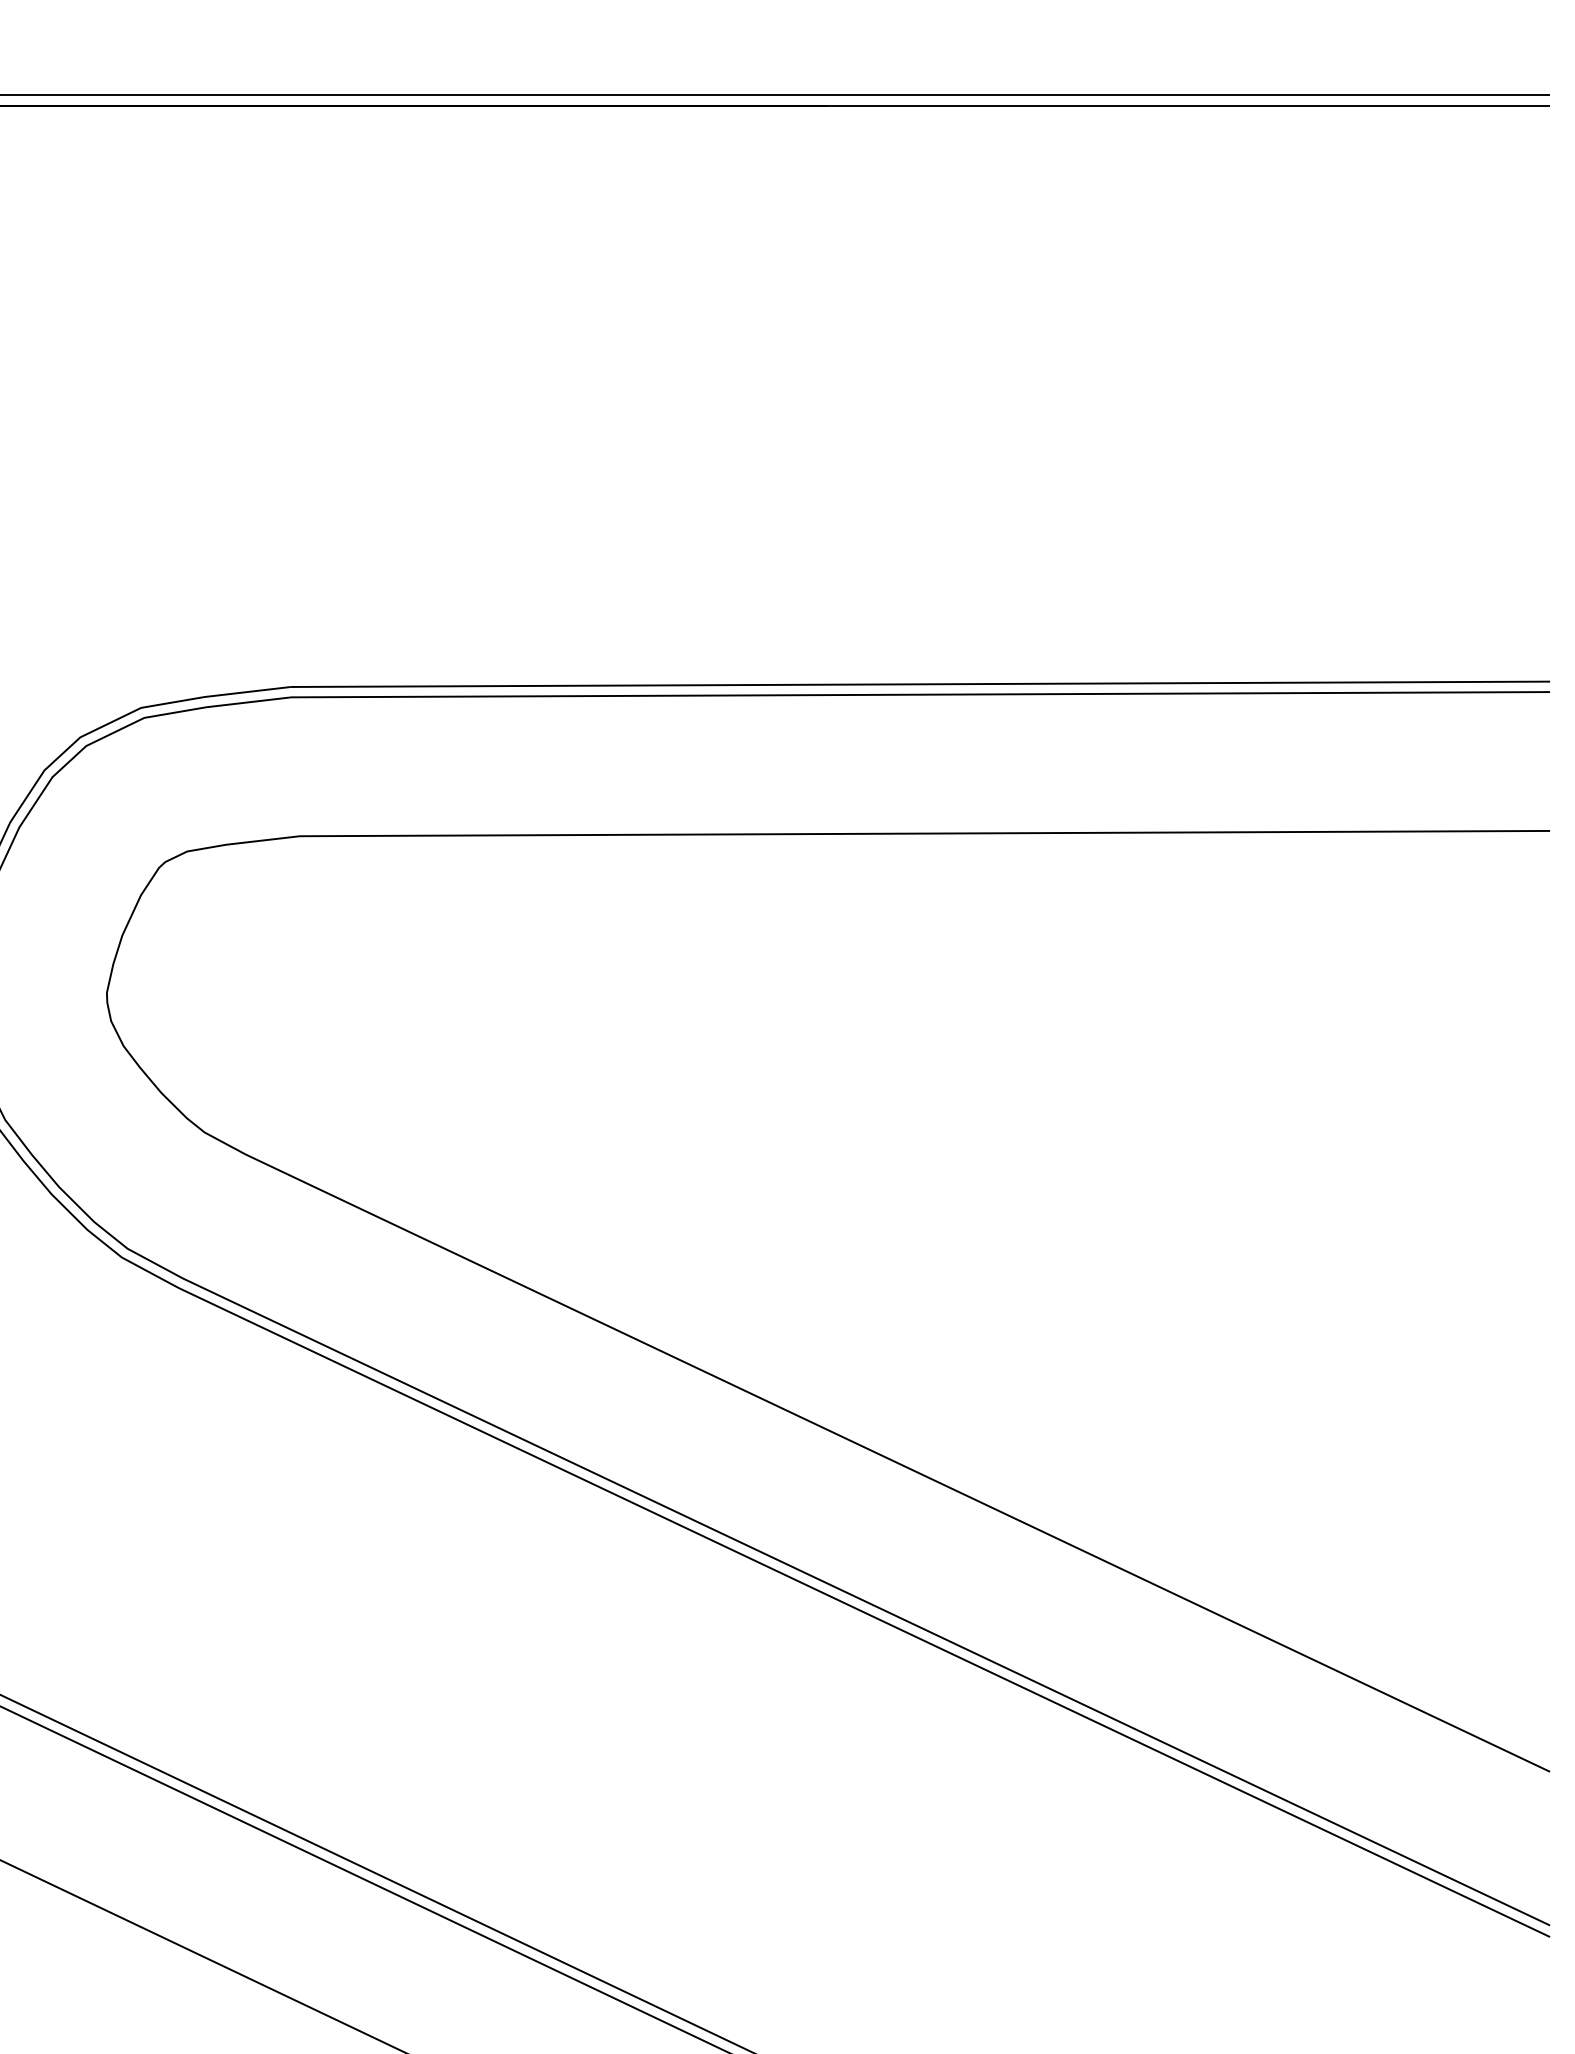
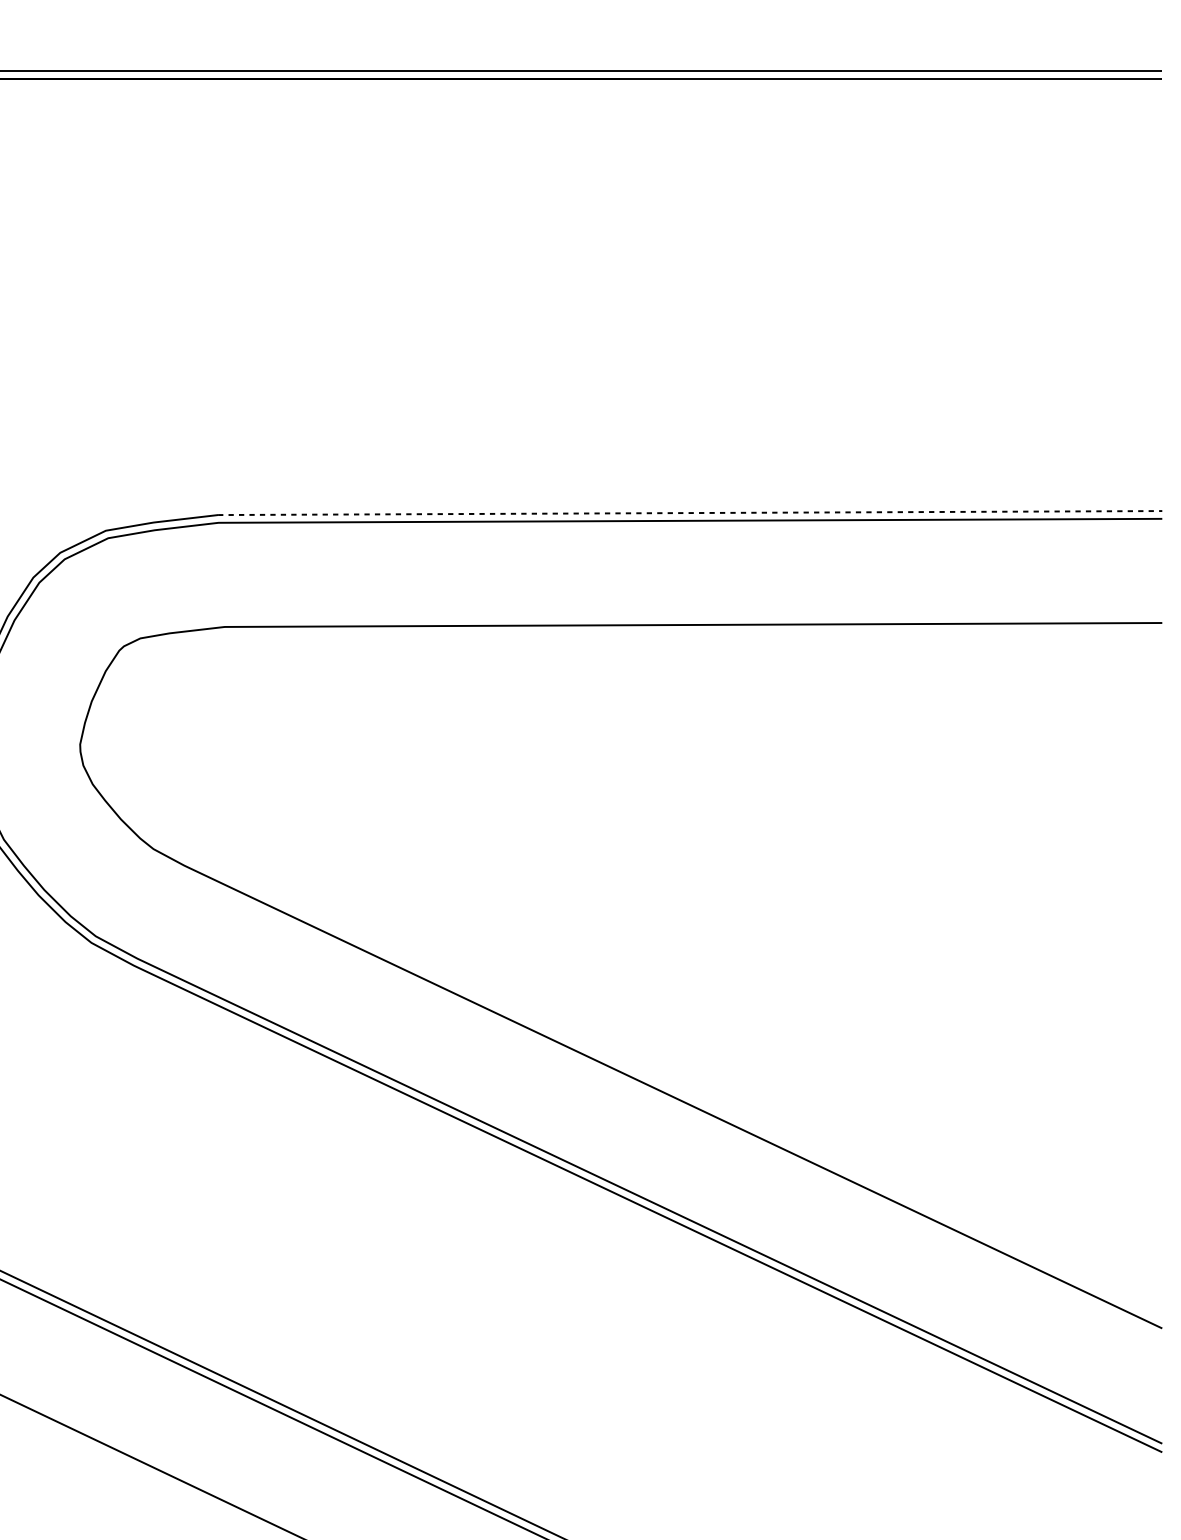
line: (920, 684) -> (690, 513), solid -> dashed

